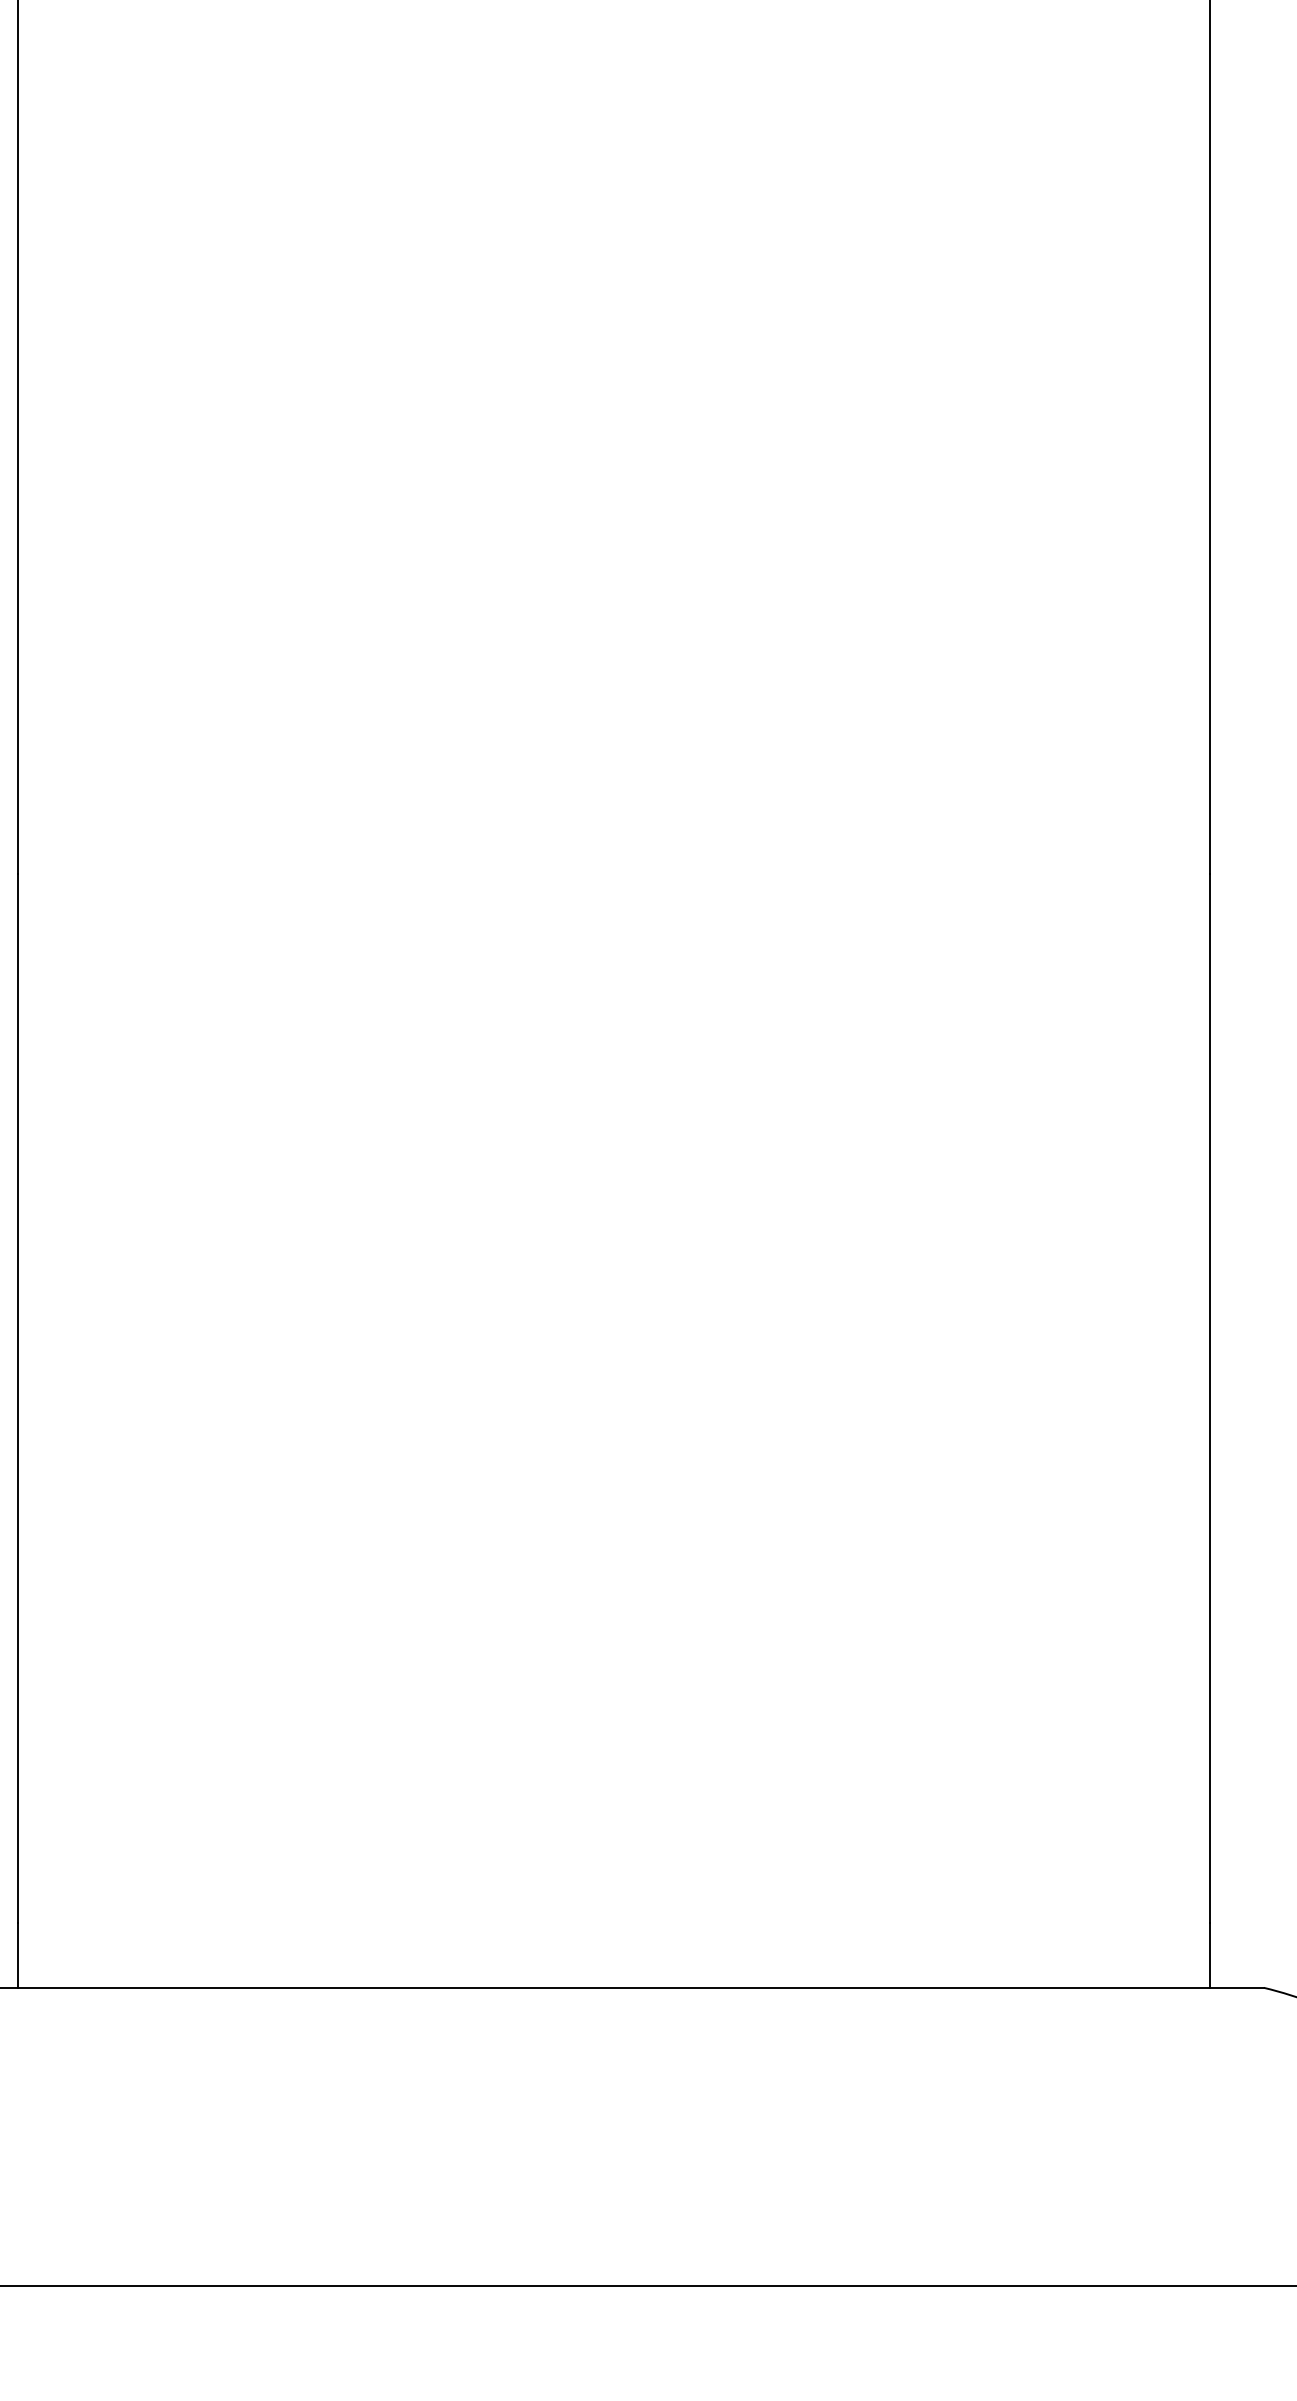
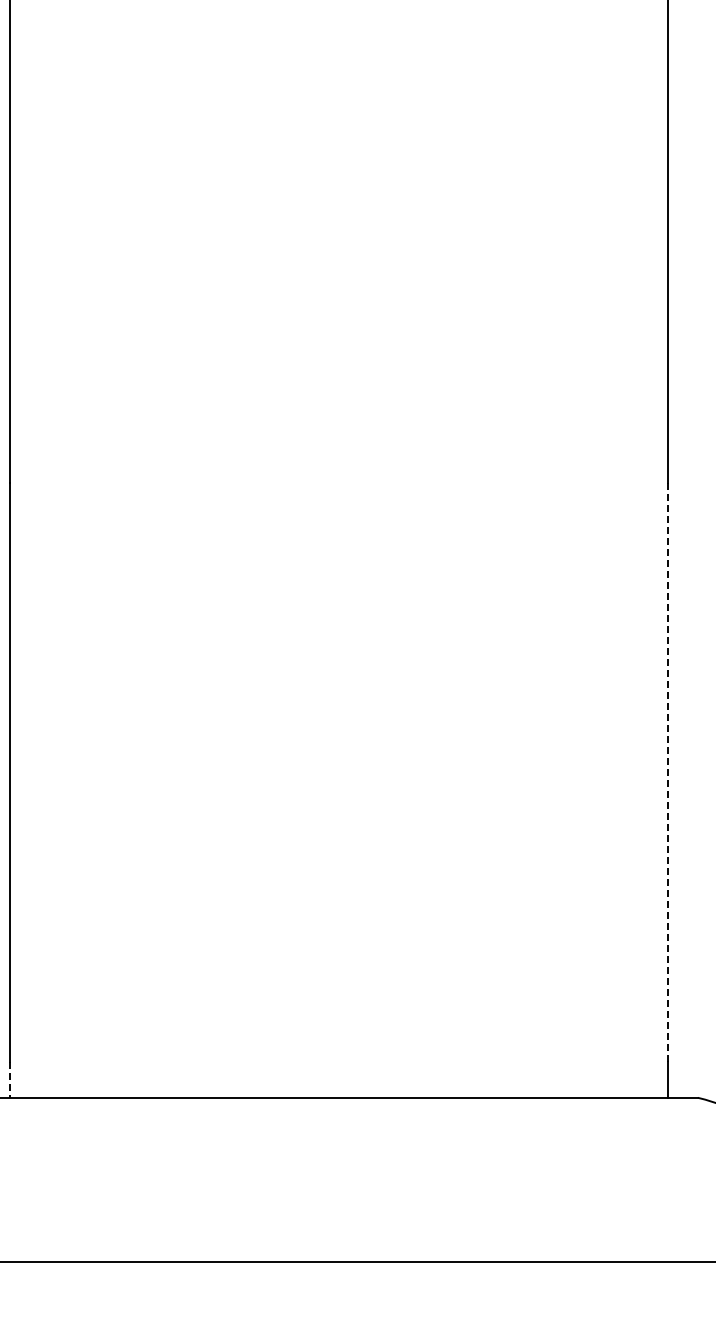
line: (1208, 1398) -> (667, 772), solid -> dashed
line: (19, 1954) -> (10, 1079), solid -> dashed

